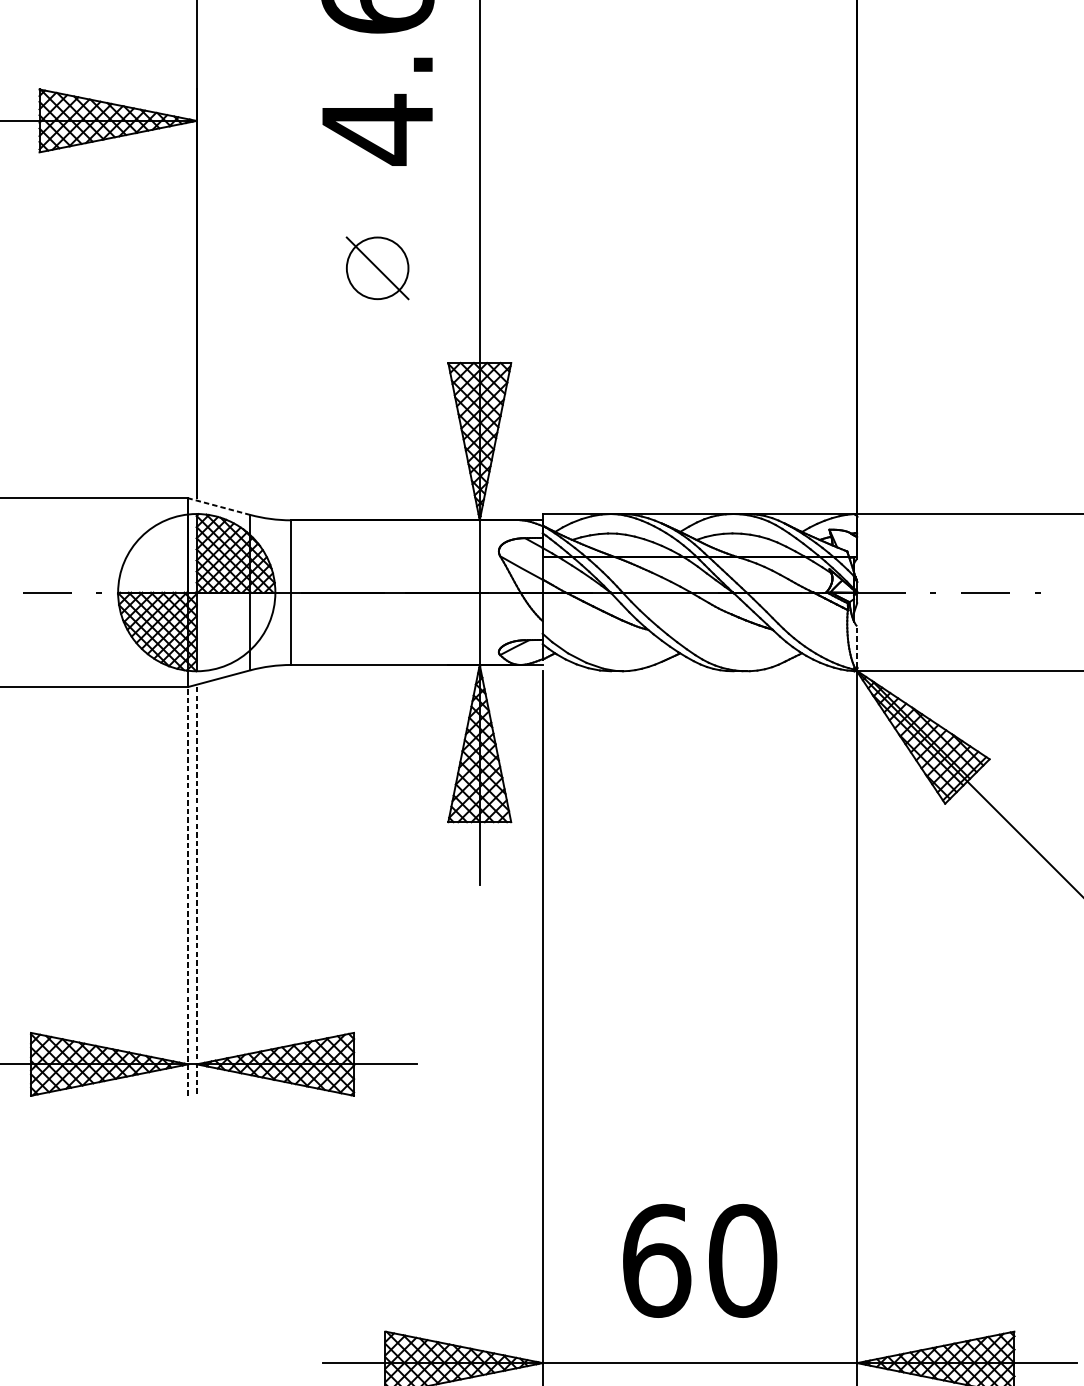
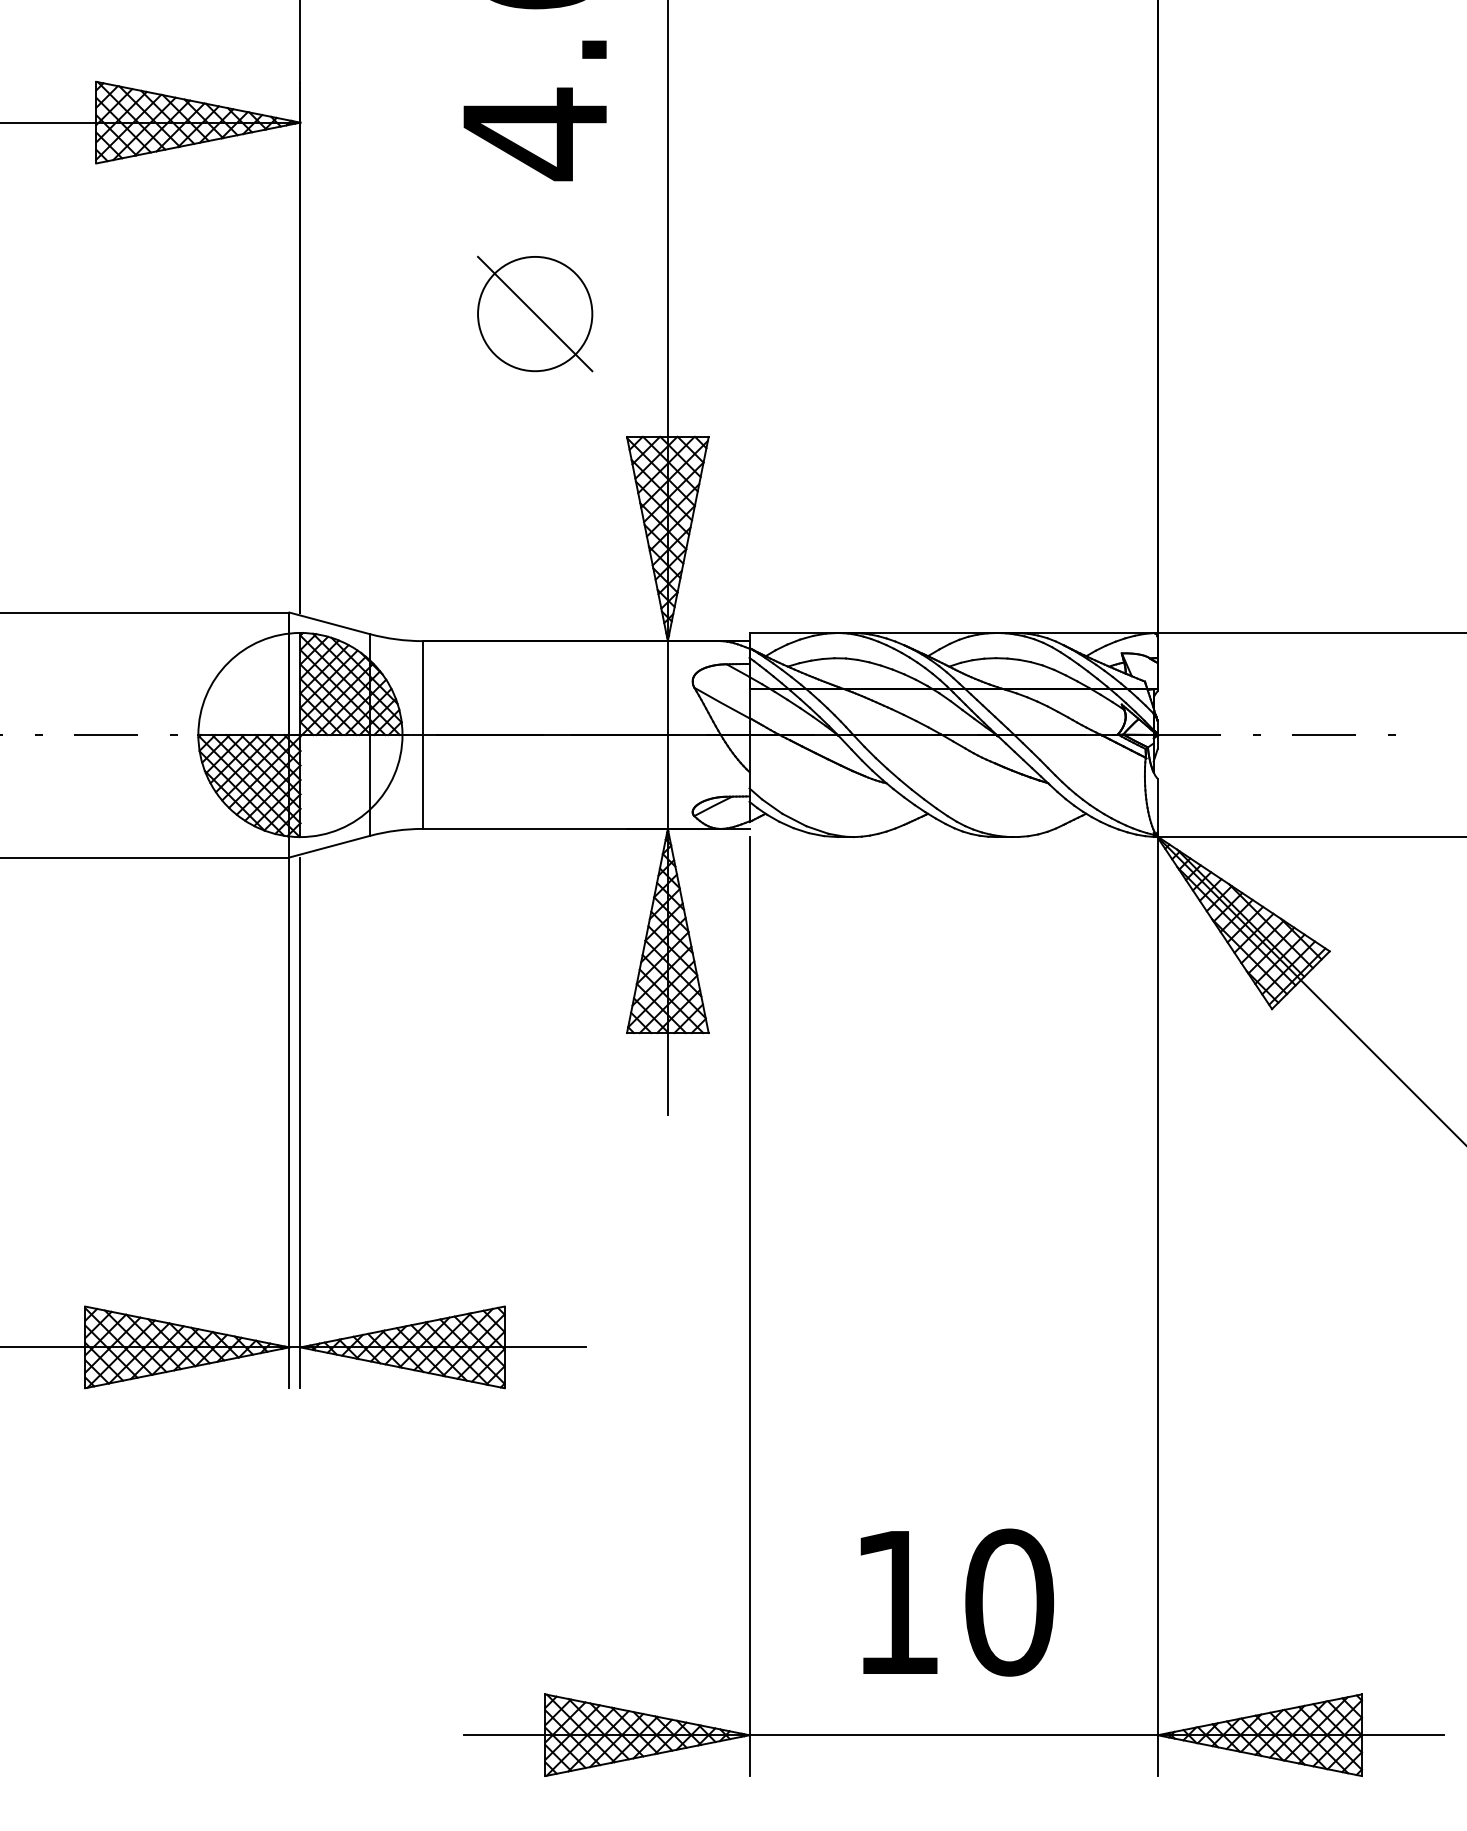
part: (377, 267) -> (535, 313), size x1.43
line: (219, 506) -> (329, 623), dashed -> solid
line: (856, 646) -> (1157, 805), dashed -> solid
line: (188, 891) -> (289, 1122), dashed -> solid
line: (196, 891) -> (300, 1123), dashed -> solid
text: (656, 1260) -> (897, 1602), 60 -> 10

